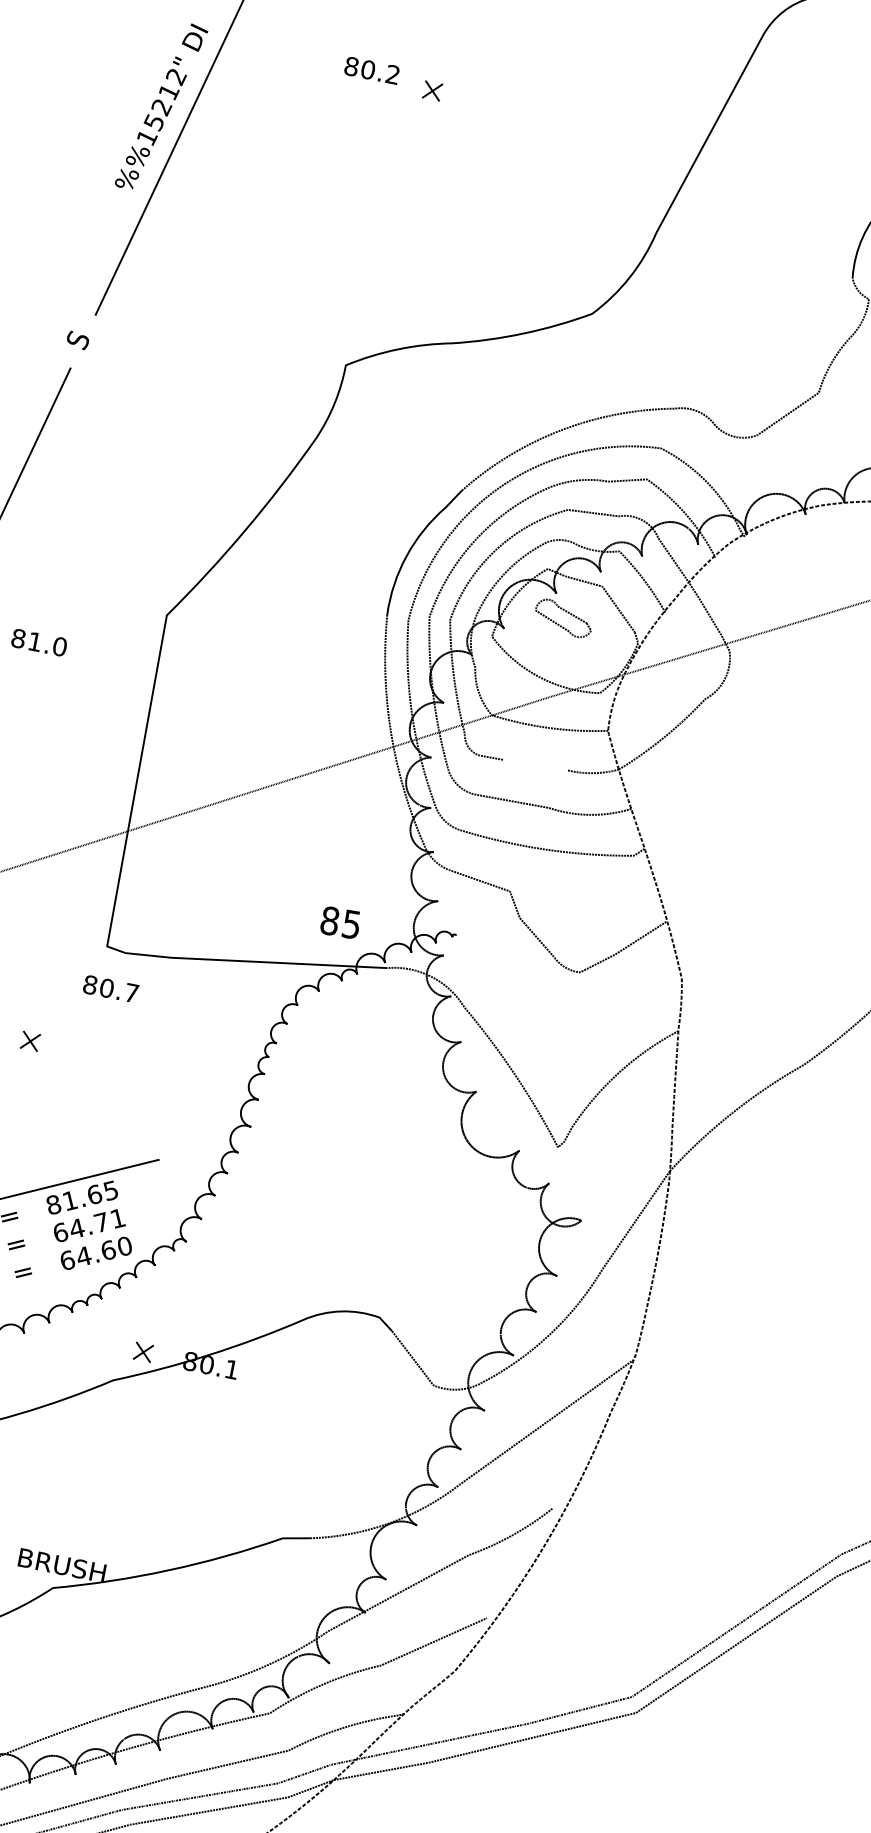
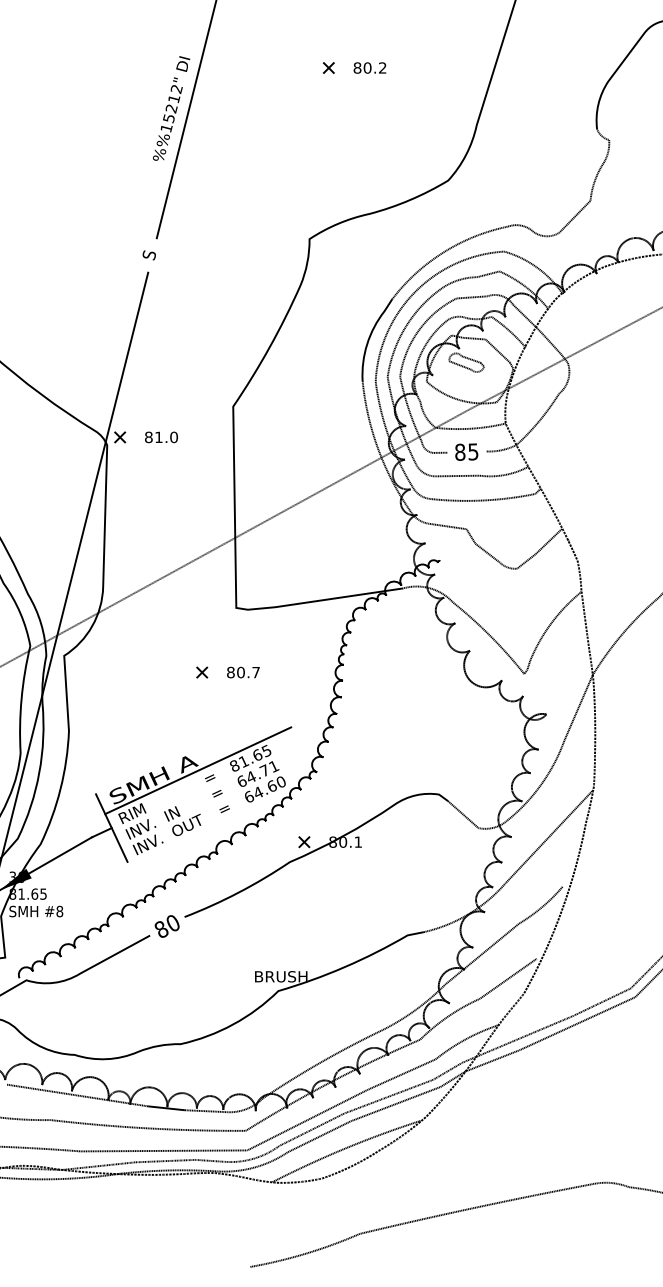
text: (371, 69) -> (369, 67), moved
text: (340, 921) -> (466, 451), moved
text: (111, 988) -> (243, 672), moved

